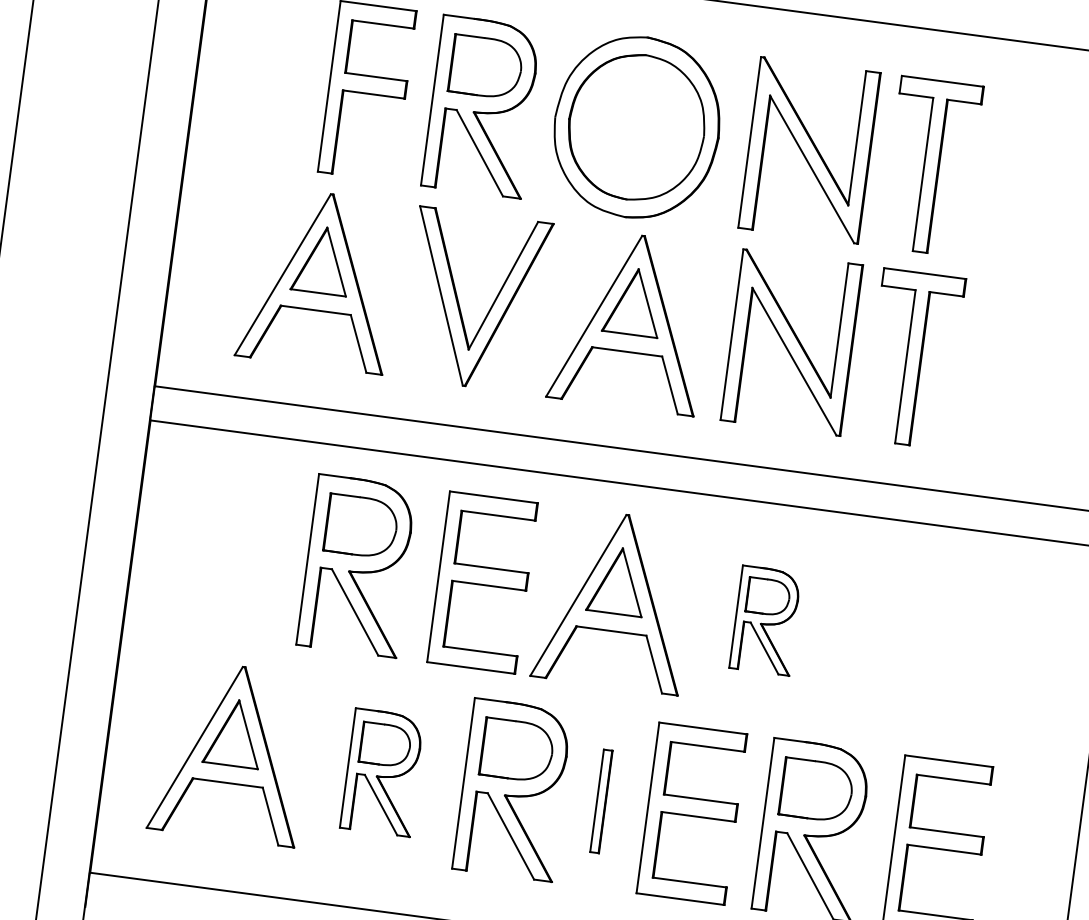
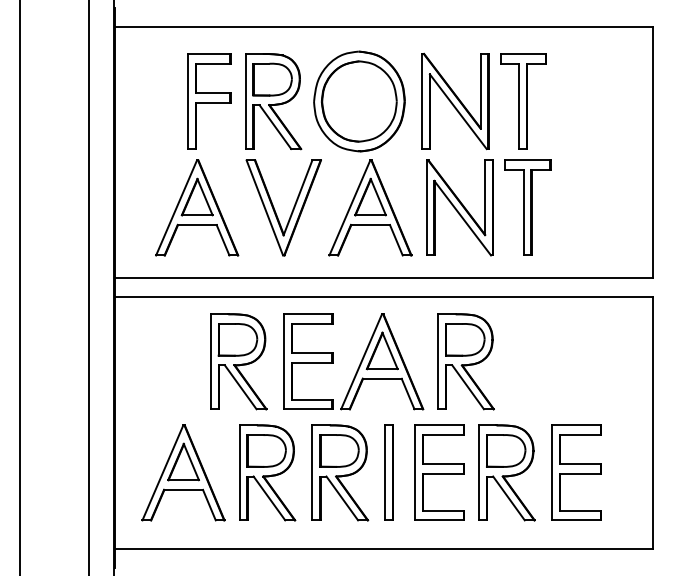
part: (765, 619) -> (465, 361), size x1.67
part: (382, 771) -> (267, 472), size x1.43
part: (600, 800) -> (388, 472), size x1.67

